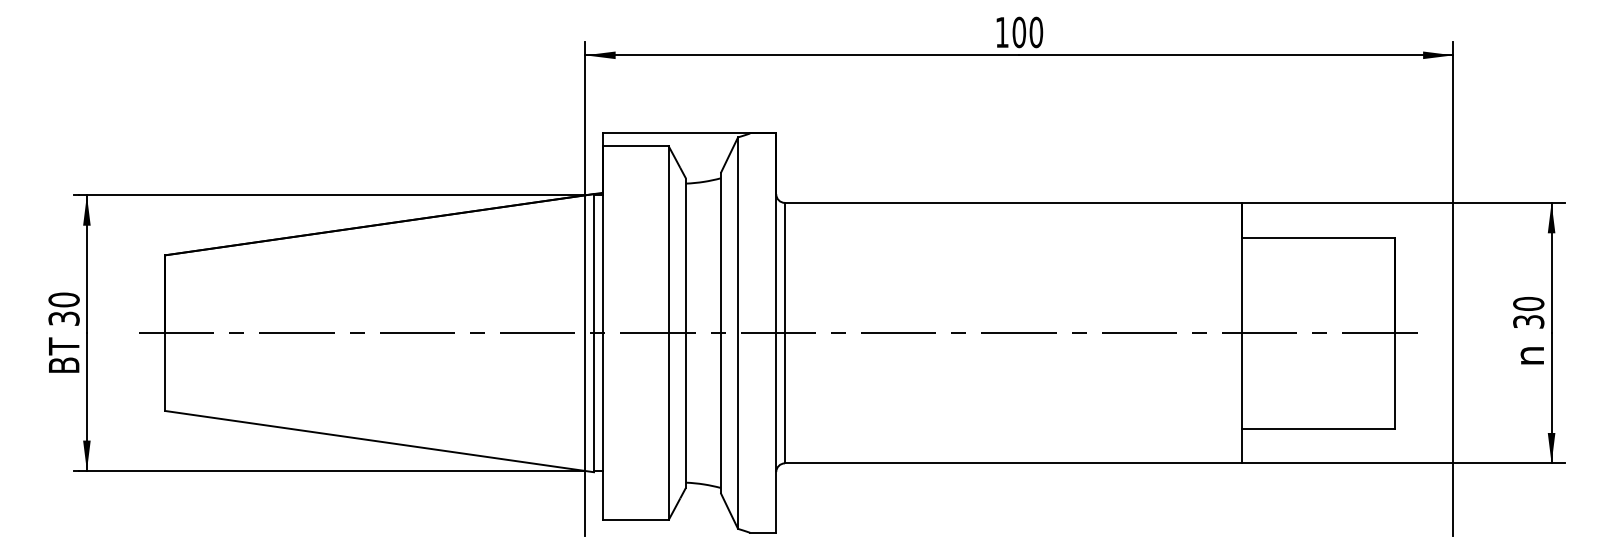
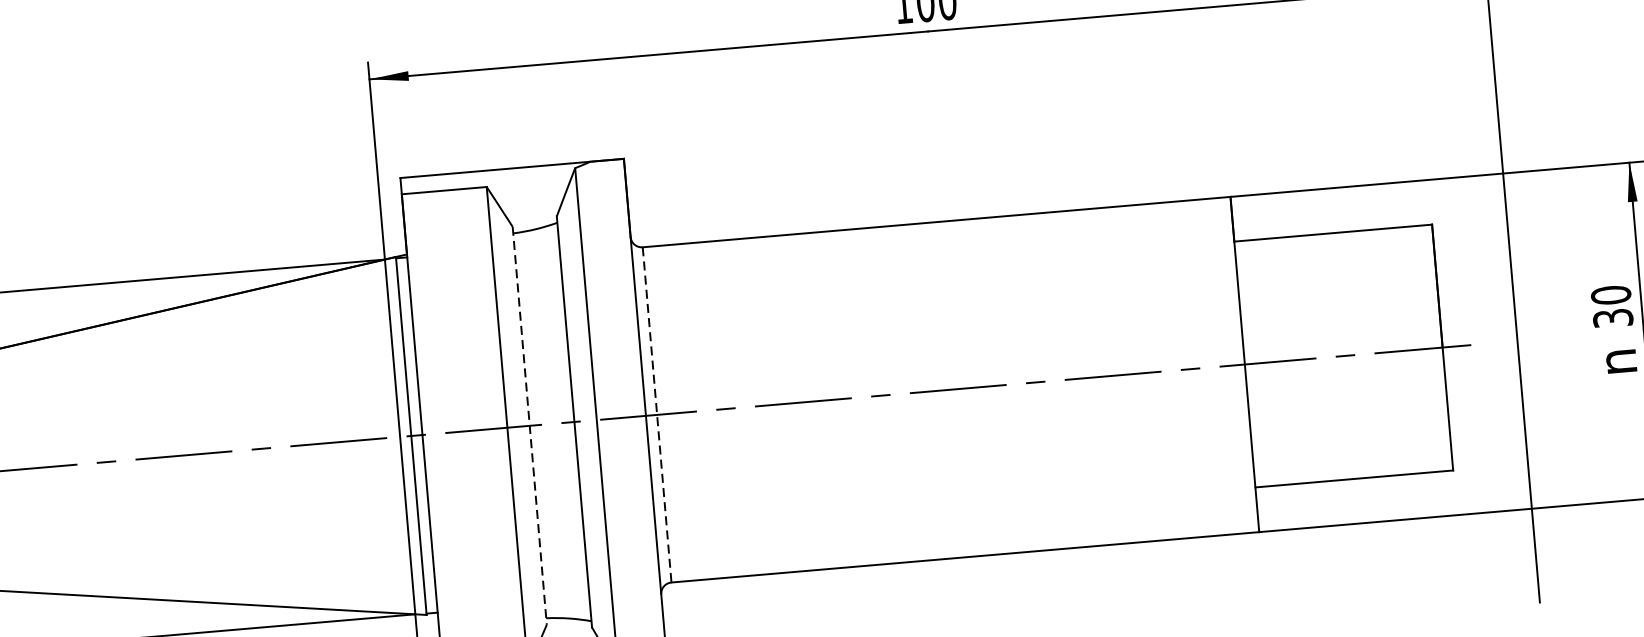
line: (685, 333) -> (529, 426), solid -> dashed
line: (784, 333) -> (656, 415), solid -> dashed

